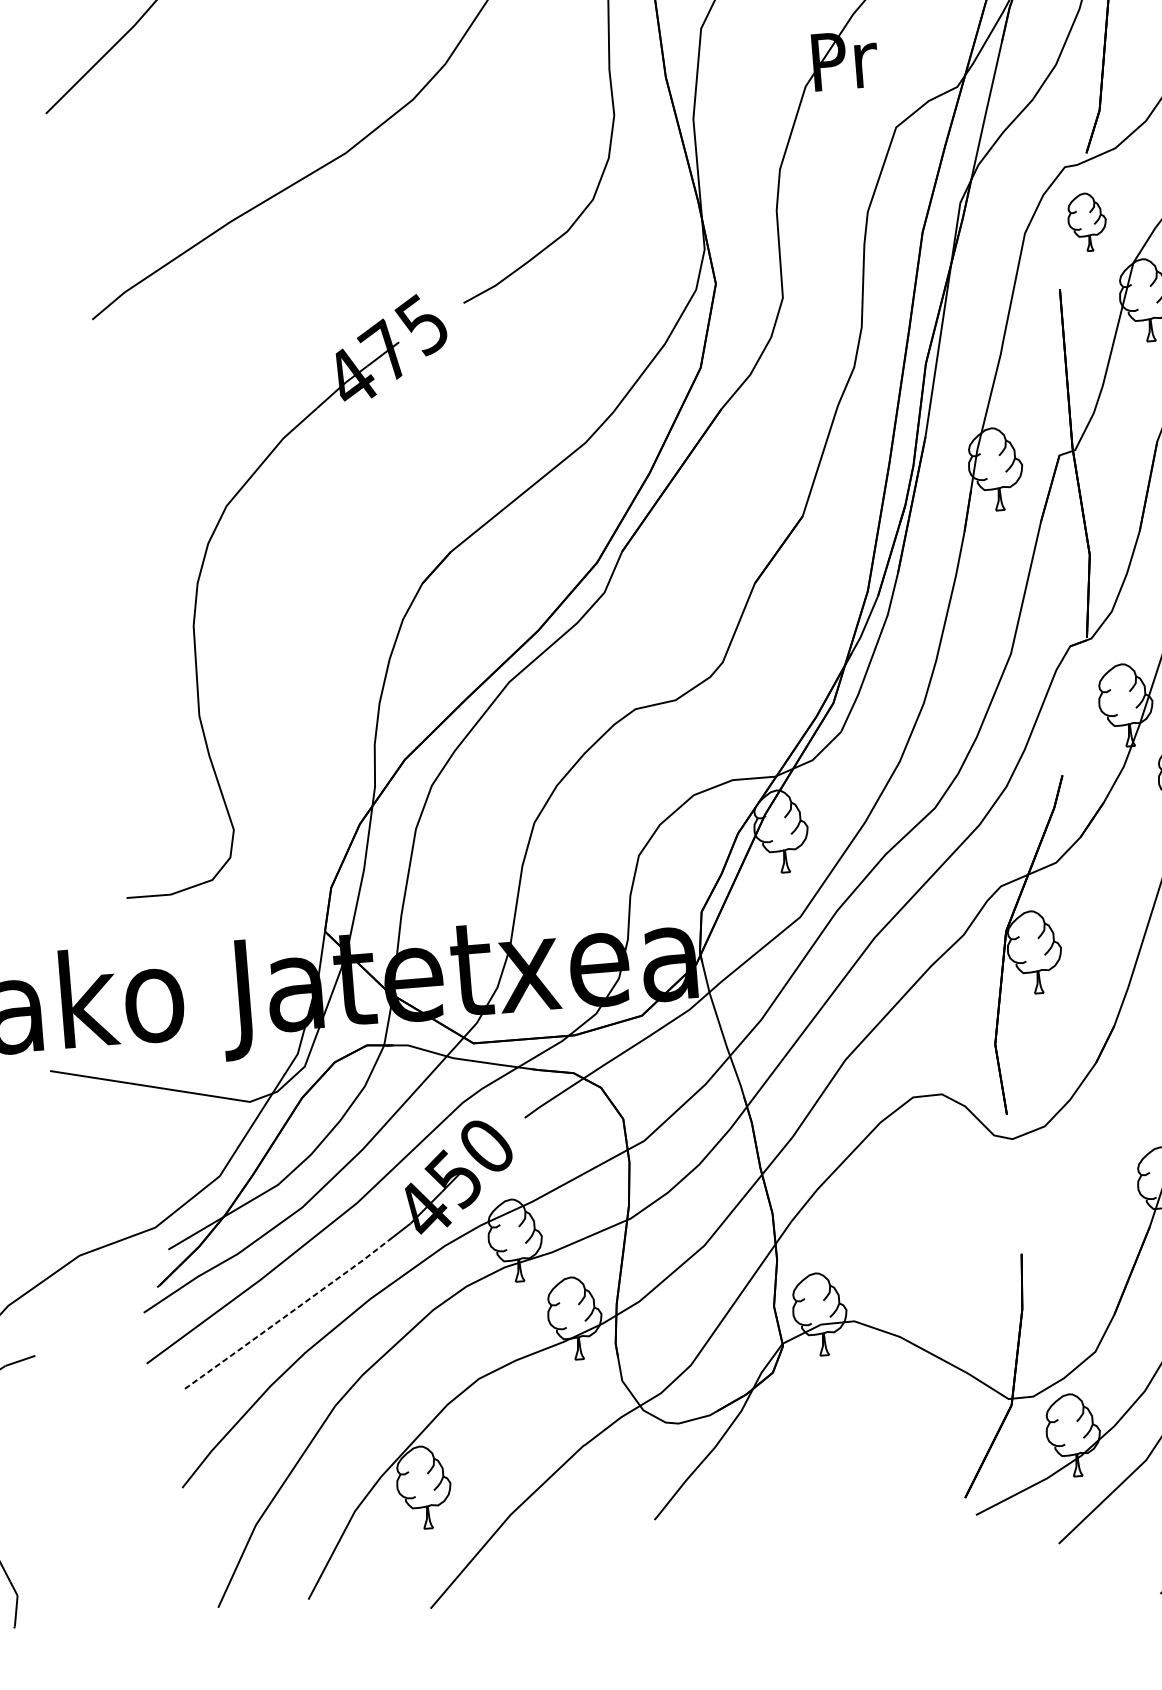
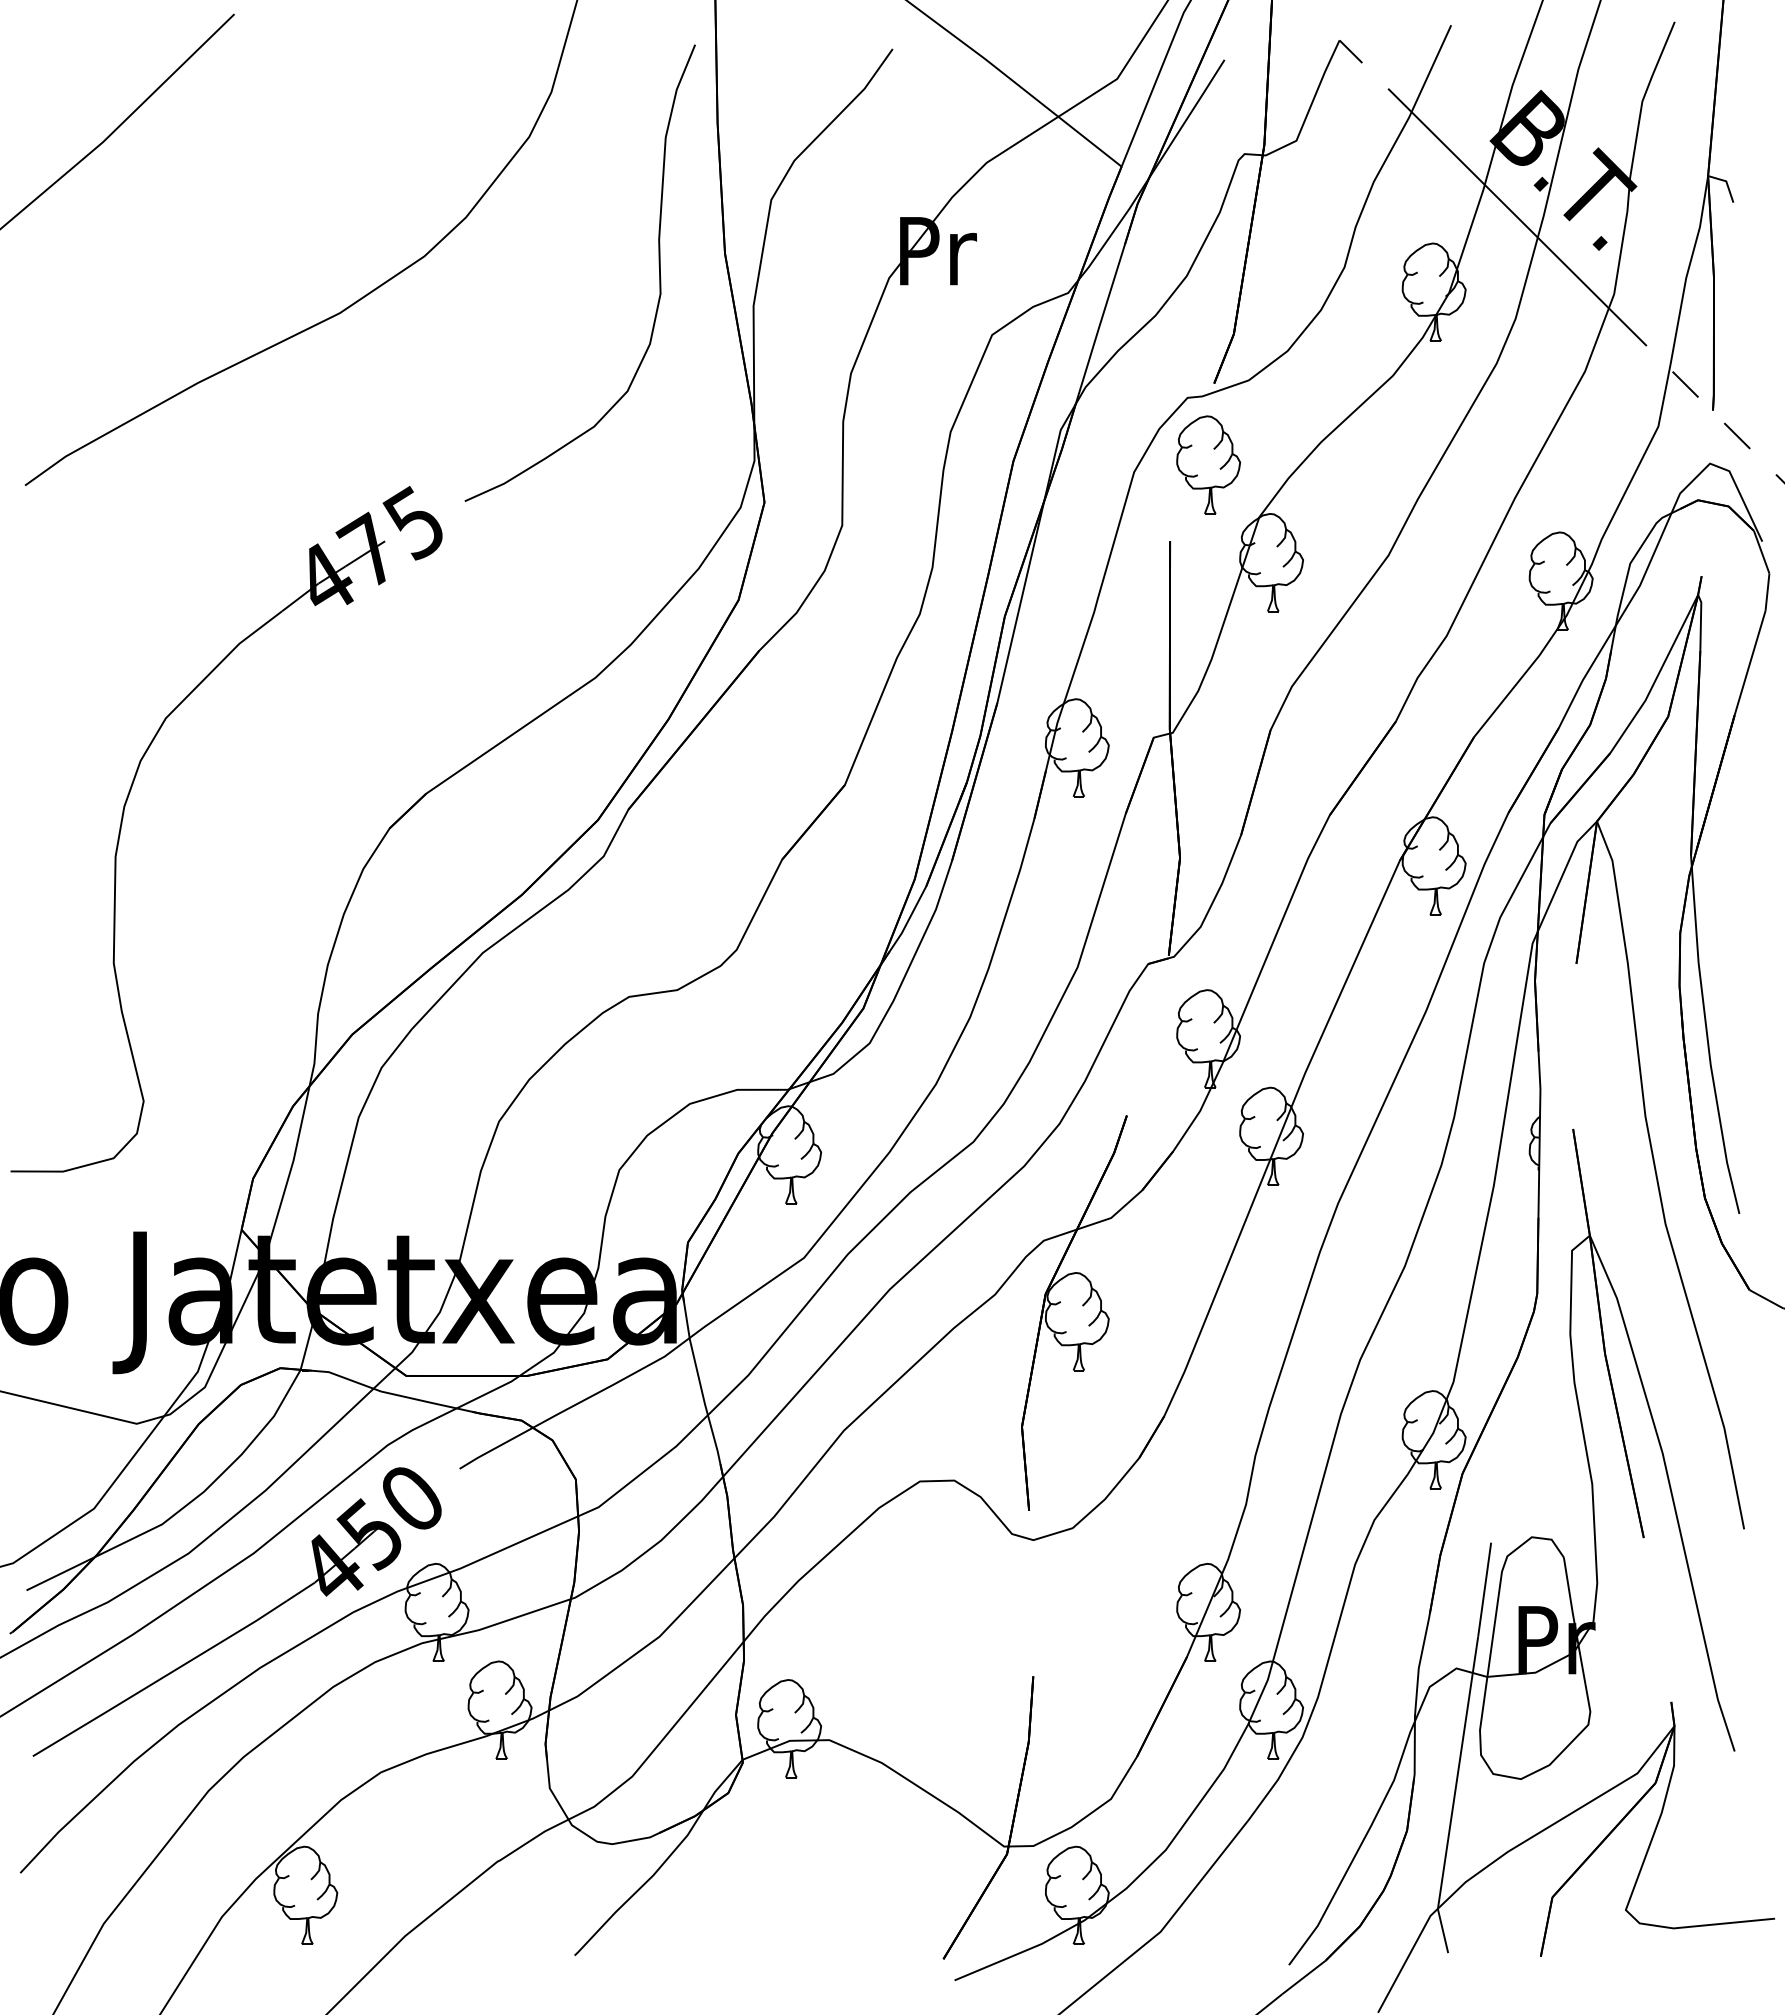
part: (1087, 221) -> (1208, 464), size x1.43
line: (287, 1314) -> (160, 1678), dashed -> solid

